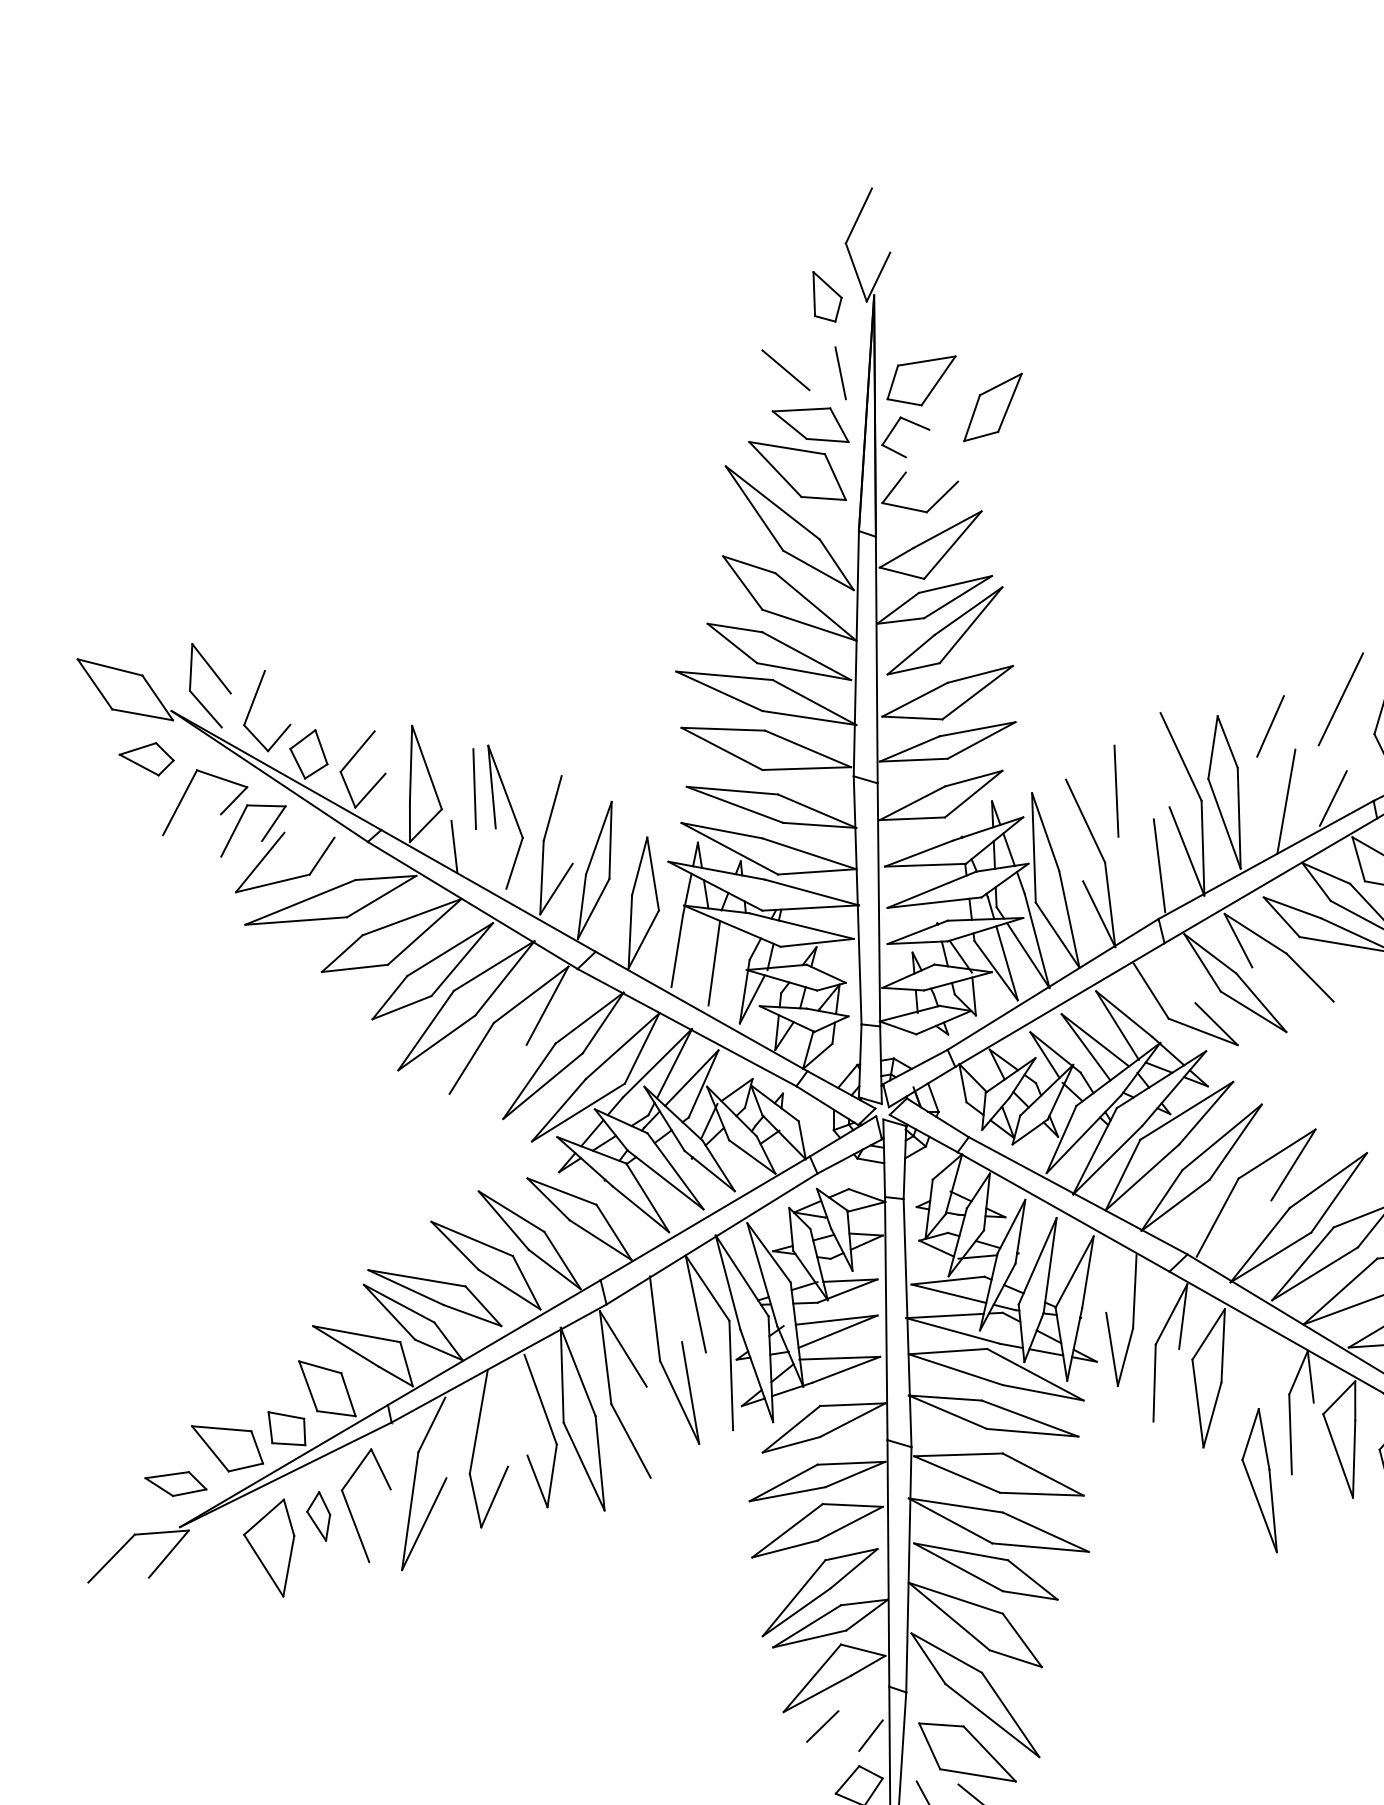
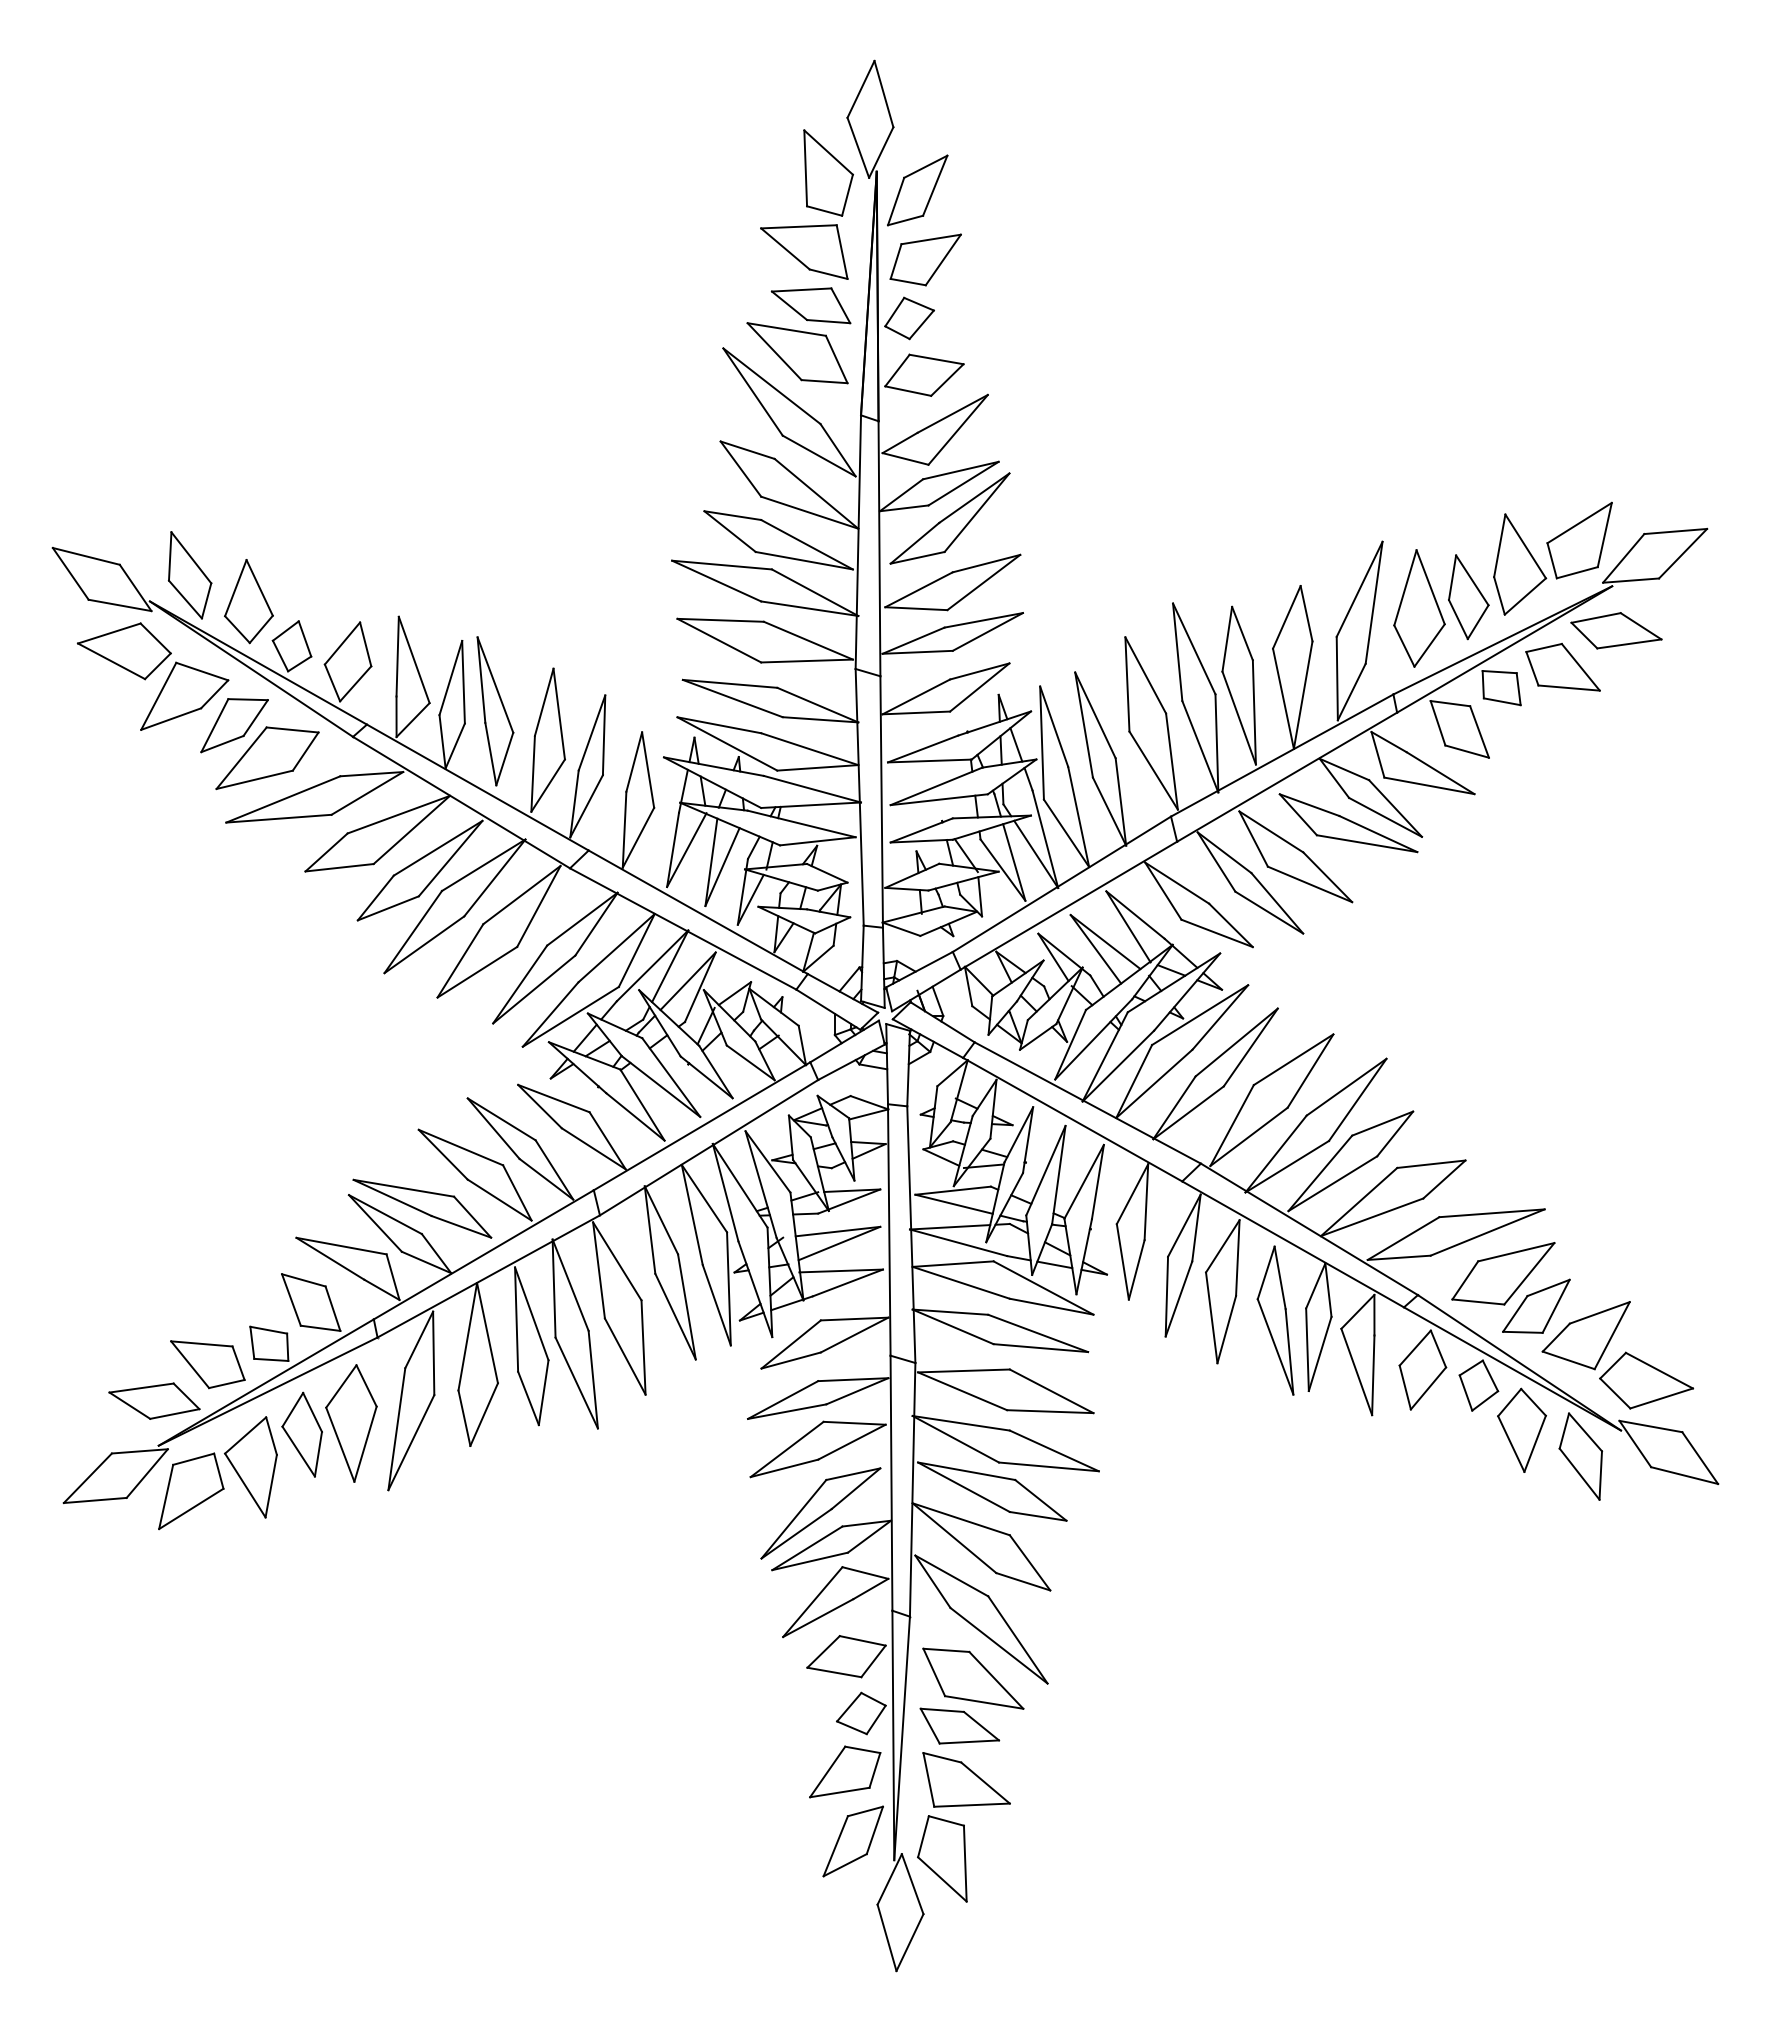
line: (880, 219) -> (883, 93), added
part: (827, 296) -> (828, 172), size x1.67
line: (798, 348) -> (798, 226), added
line: (827, 393) -> (828, 273), added
part: (992, 407) -> (917, 190), moved
line: (917, 443) -> (921, 324), added
line: (931, 477) -> (936, 359), added
line: (277, 697) -> (259, 587), added
line: (226, 710) -> (206, 600), added
line: (1354, 712) -> (1373, 602), added
line: (1289, 722) -> (1306, 613), added
line: (379, 752) -> (365, 644), added
part: (145, 759) -> (123, 651), size x1.67
line: (1164, 760) -> (1177, 652), added
line: (1133, 782) -> (1145, 675), added
line: (462, 784) -> (450, 677), added
line: (1318, 785) -> (1336, 678), added
line: (1267, 804) -> (1283, 698), added
line: (566, 819) -> (558, 713), added
line: (192, 824) -> (171, 718), added
line: (1074, 829) -> (1083, 724), added
line: (309, 834) -> (292, 729), added
line: (241, 848) -> (222, 743), added
line: (465, 850) -> (454, 745), added
line: (500, 857) -> (490, 753), added
line: (1141, 874) -> (1153, 770), added
line: (690, 951) -> (686, 850), added
line: (725, 968) -> (722, 867), added
line: (1164, 982) -> (1177, 882), added
line: (1292, 984) -> (1309, 884), added
line: (488, 1068) -> (477, 971), added
line: (1233, 1228) -> (1248, 1136), added
line: (1121, 1284) -> (1132, 1194), added
line: (666, 1309) -> (661, 1220), added
line: (1165, 1384) -> (1178, 1298), added
line: (719, 1391) -> (716, 1305), added
line: (525, 1405) -> (516, 1319), added
line: (497, 1418) -> (487, 1333), added
line: (648, 1432) -> (643, 1347), added
line: (445, 1438) -> (433, 1353), added
line: (1302, 1438) -> (1319, 1353), added
part: (1259, 1480) -> (1275, 1320), moved
part: (175, 1483) -> (154, 1400), size x1.43
part: (318, 1516) -> (301, 1434), size x1.67
line: (379, 1525) -> (365, 1443), added
part: (211, 1571) -> (191, 1491), added
line: (117, 1580) -> (94, 1500), added
line: (860, 1715) -> (862, 1640), added
line: (833, 1746) -> (834, 1672), added
line: (936, 1782) -> (941, 1709), added

